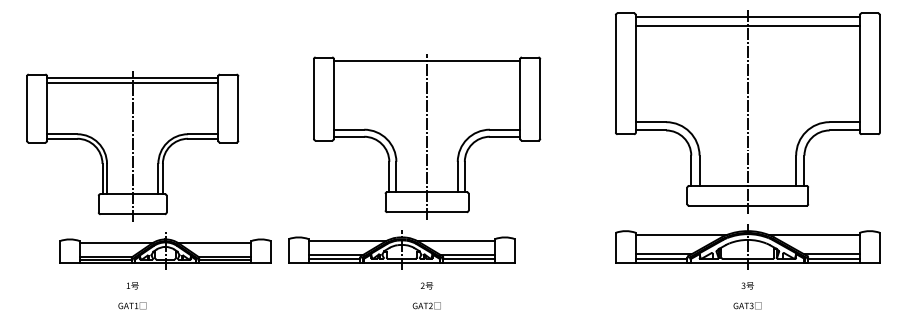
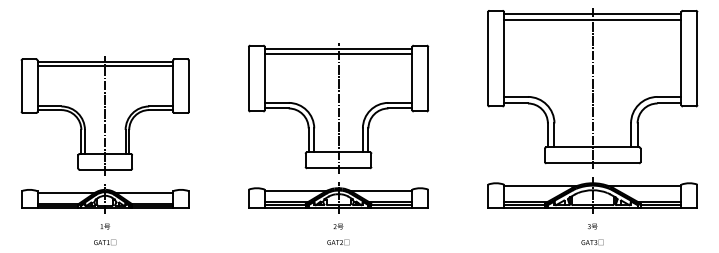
line: (426, 68) -> (338, 54), added
part: (401, 249) -> (338, 197), moved
part: (165, 250) -> (105, 198), moved

